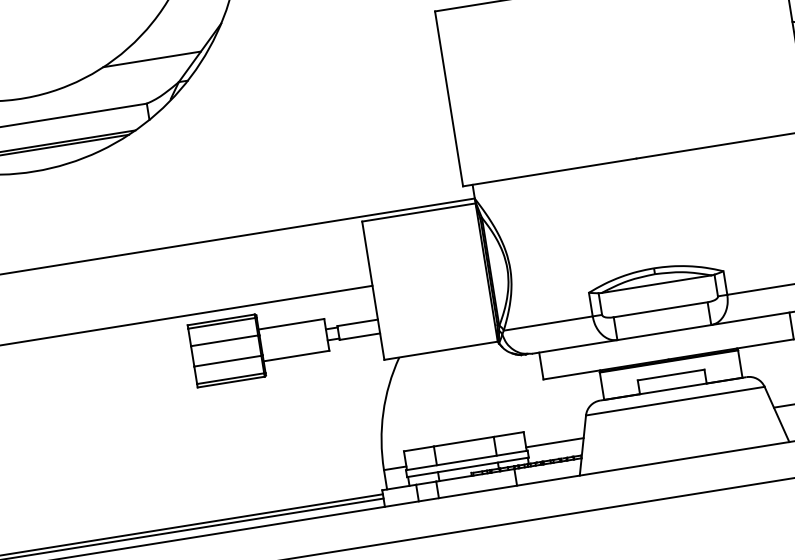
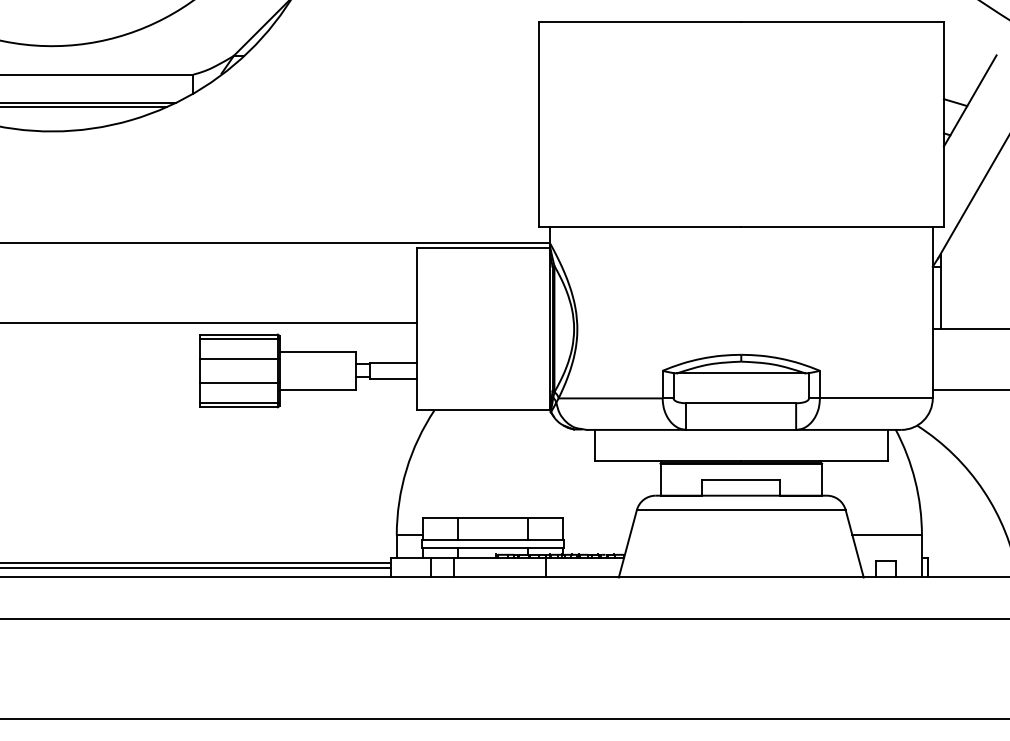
line: (152, 59) -> (207, 25), removed
line: (554, 442) -> (596, 535), removed

